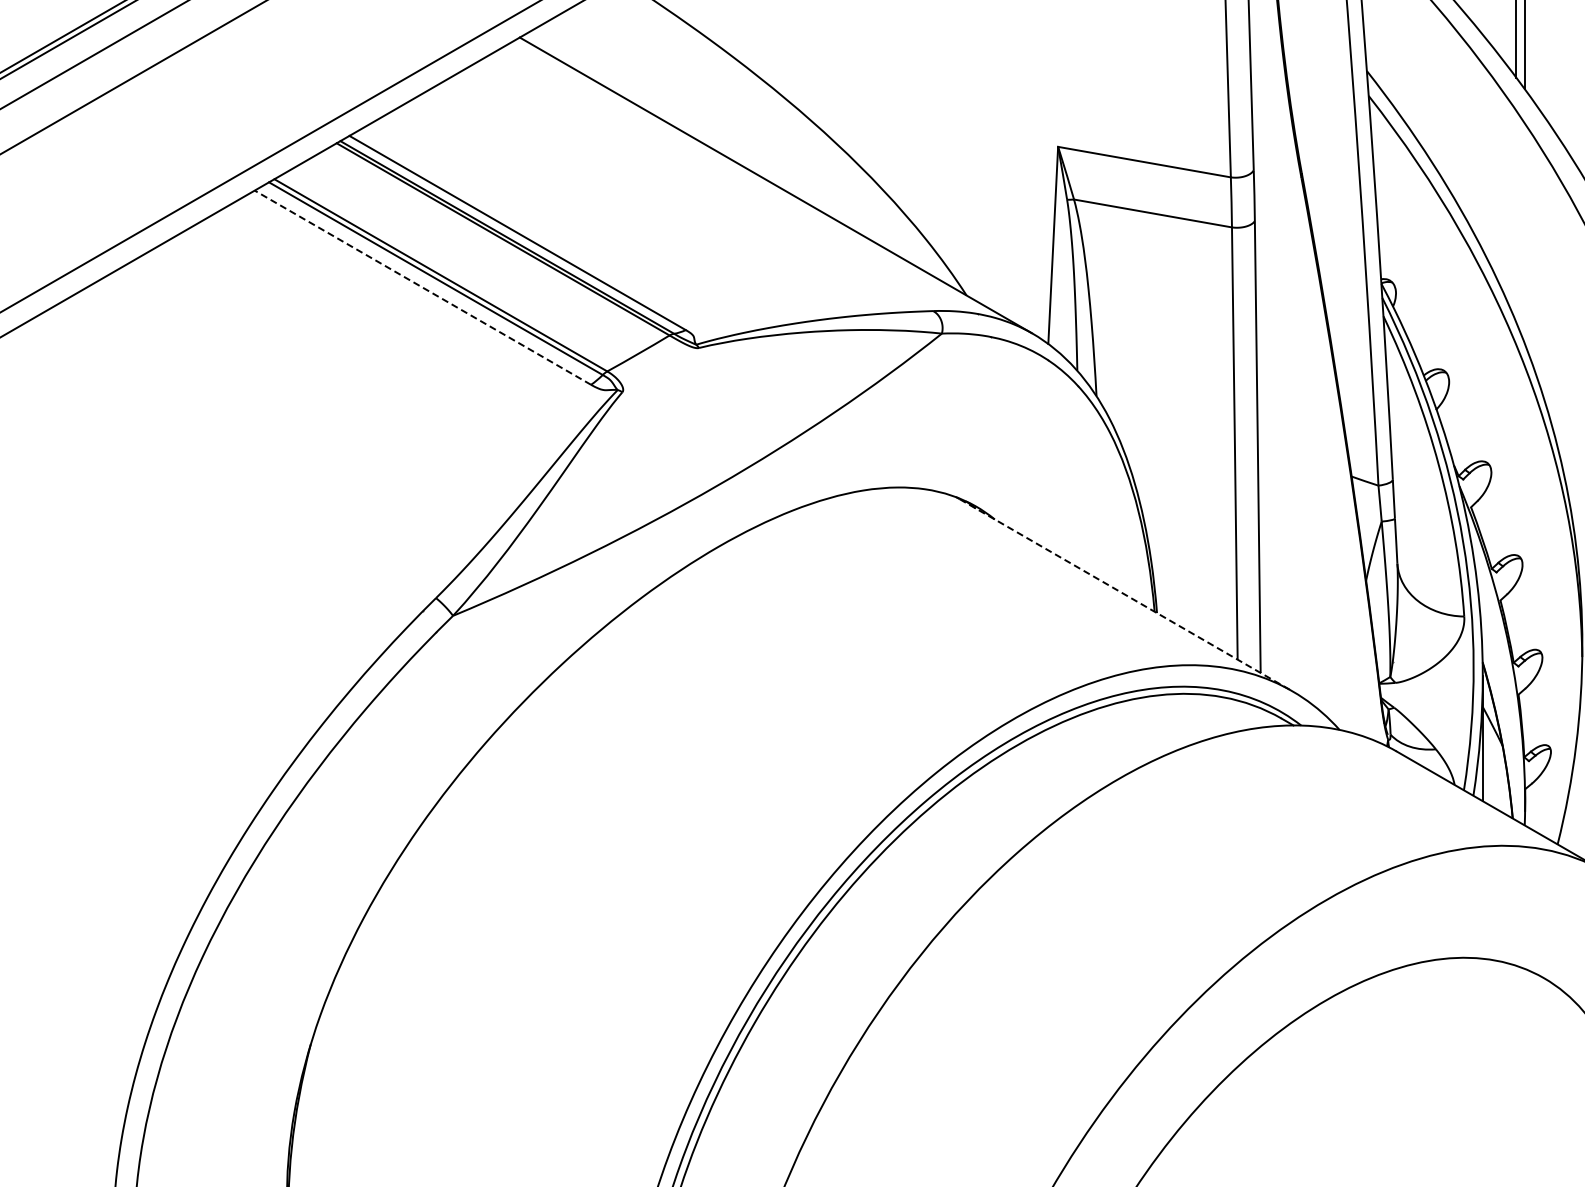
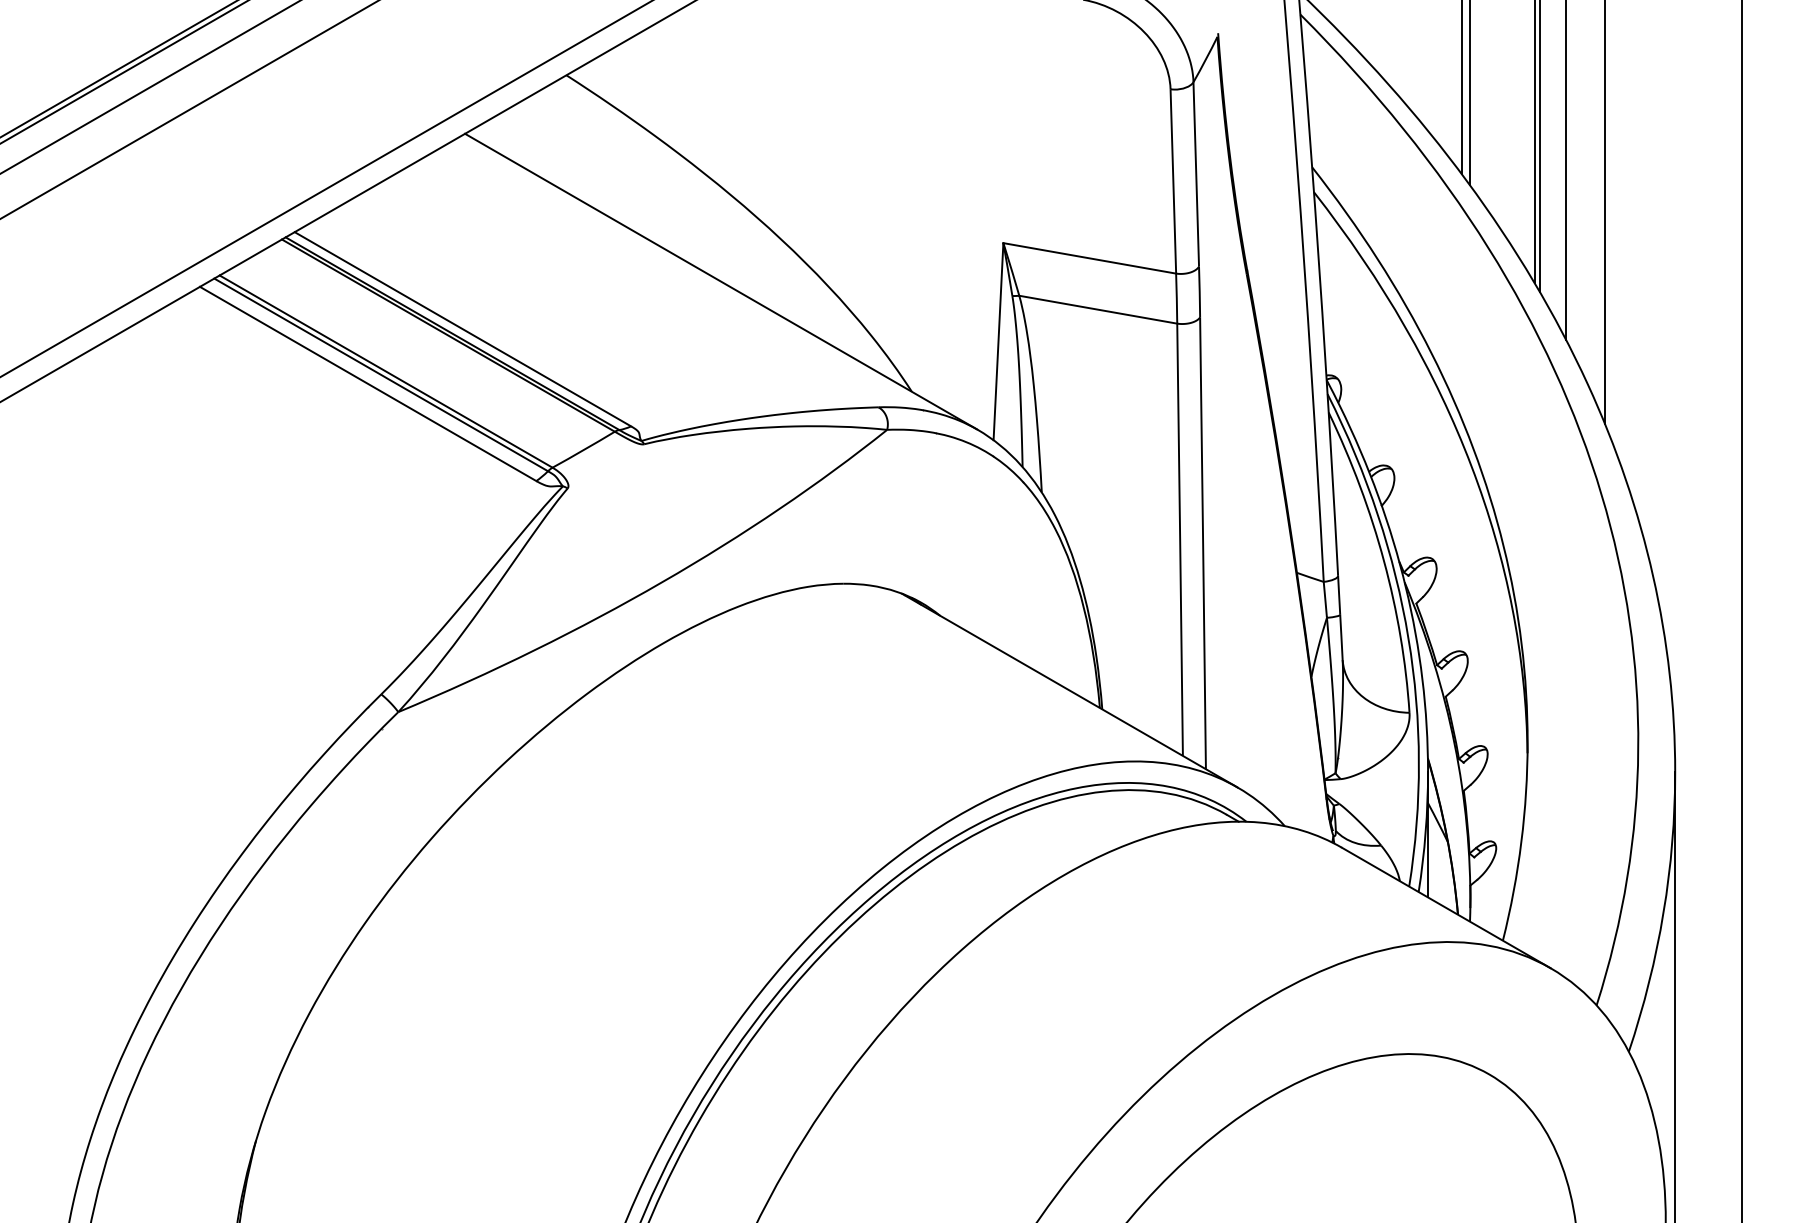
line: (422, 287) -> (367, 383), dashed -> solid
line: (1126, 595) -> (1071, 691), dashed -> solid

